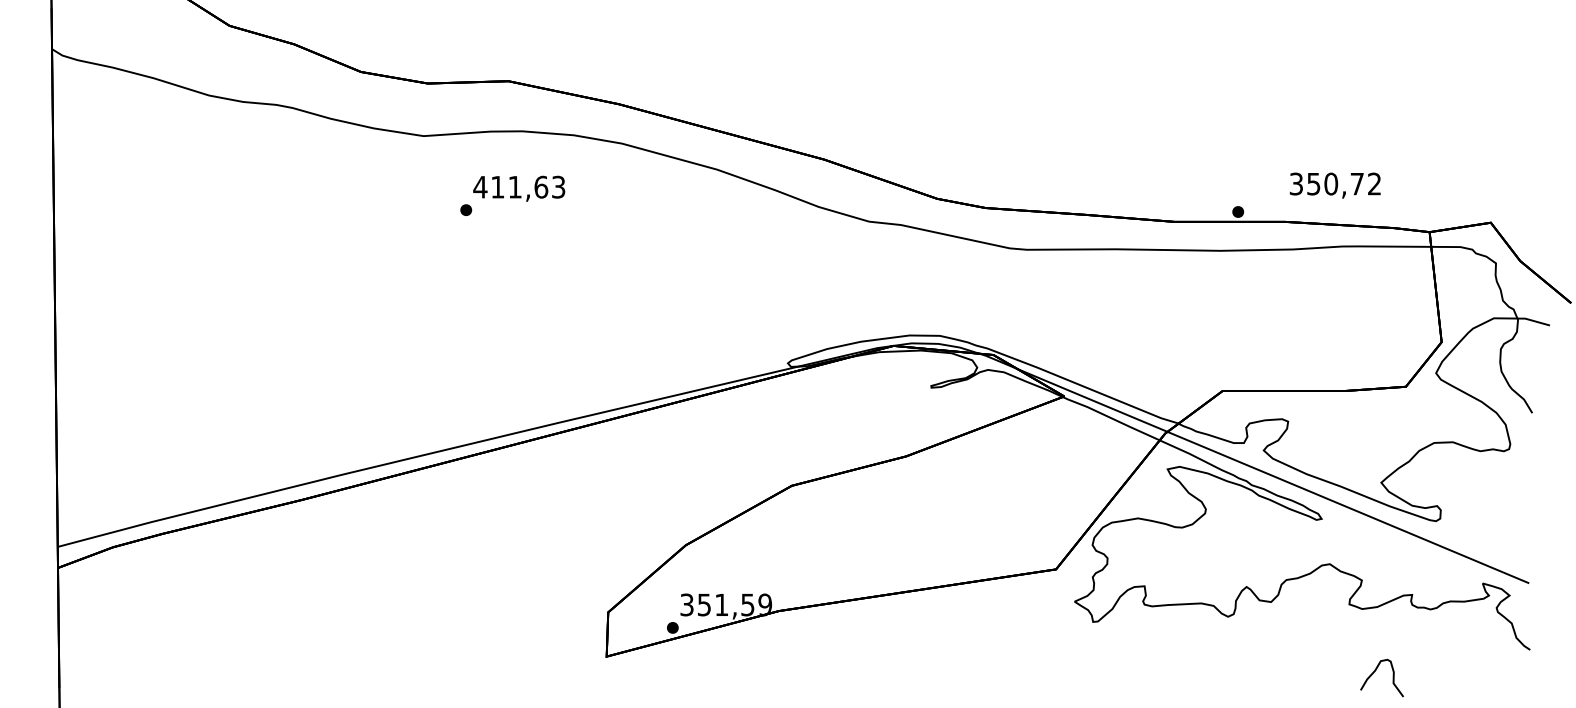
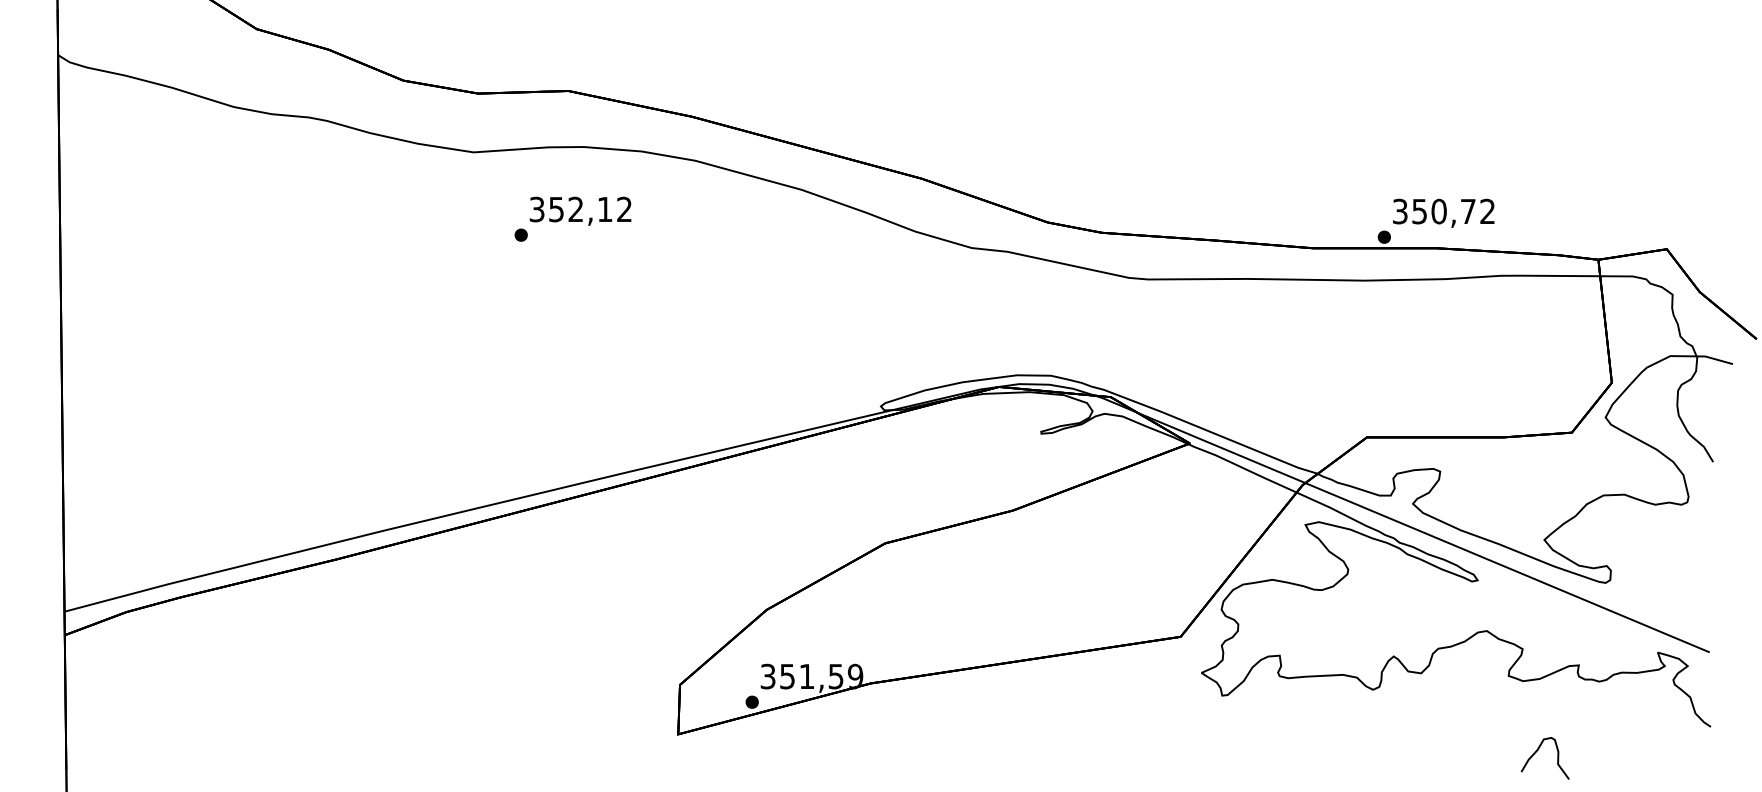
text: (1334, 185) -> (1442, 213), moved
text: (519, 186) -> (580, 208), 411,63 -> 352,12

